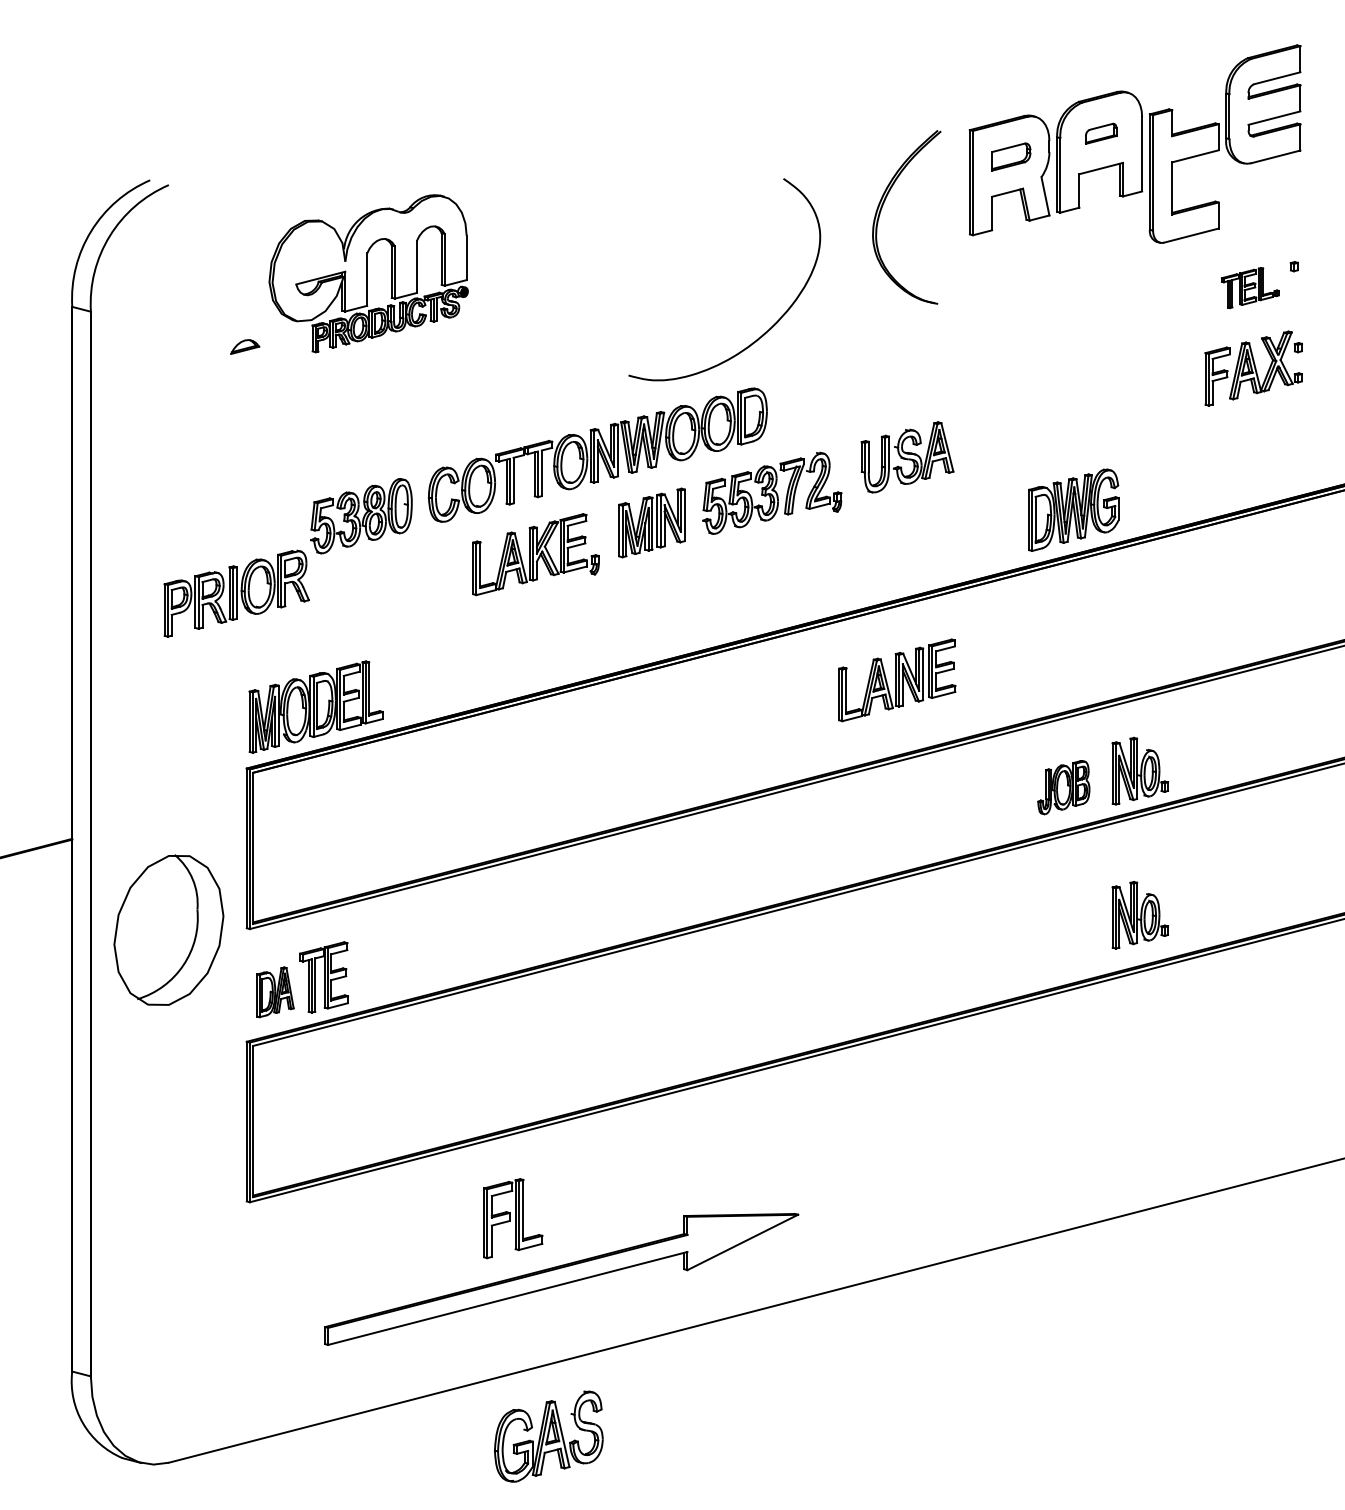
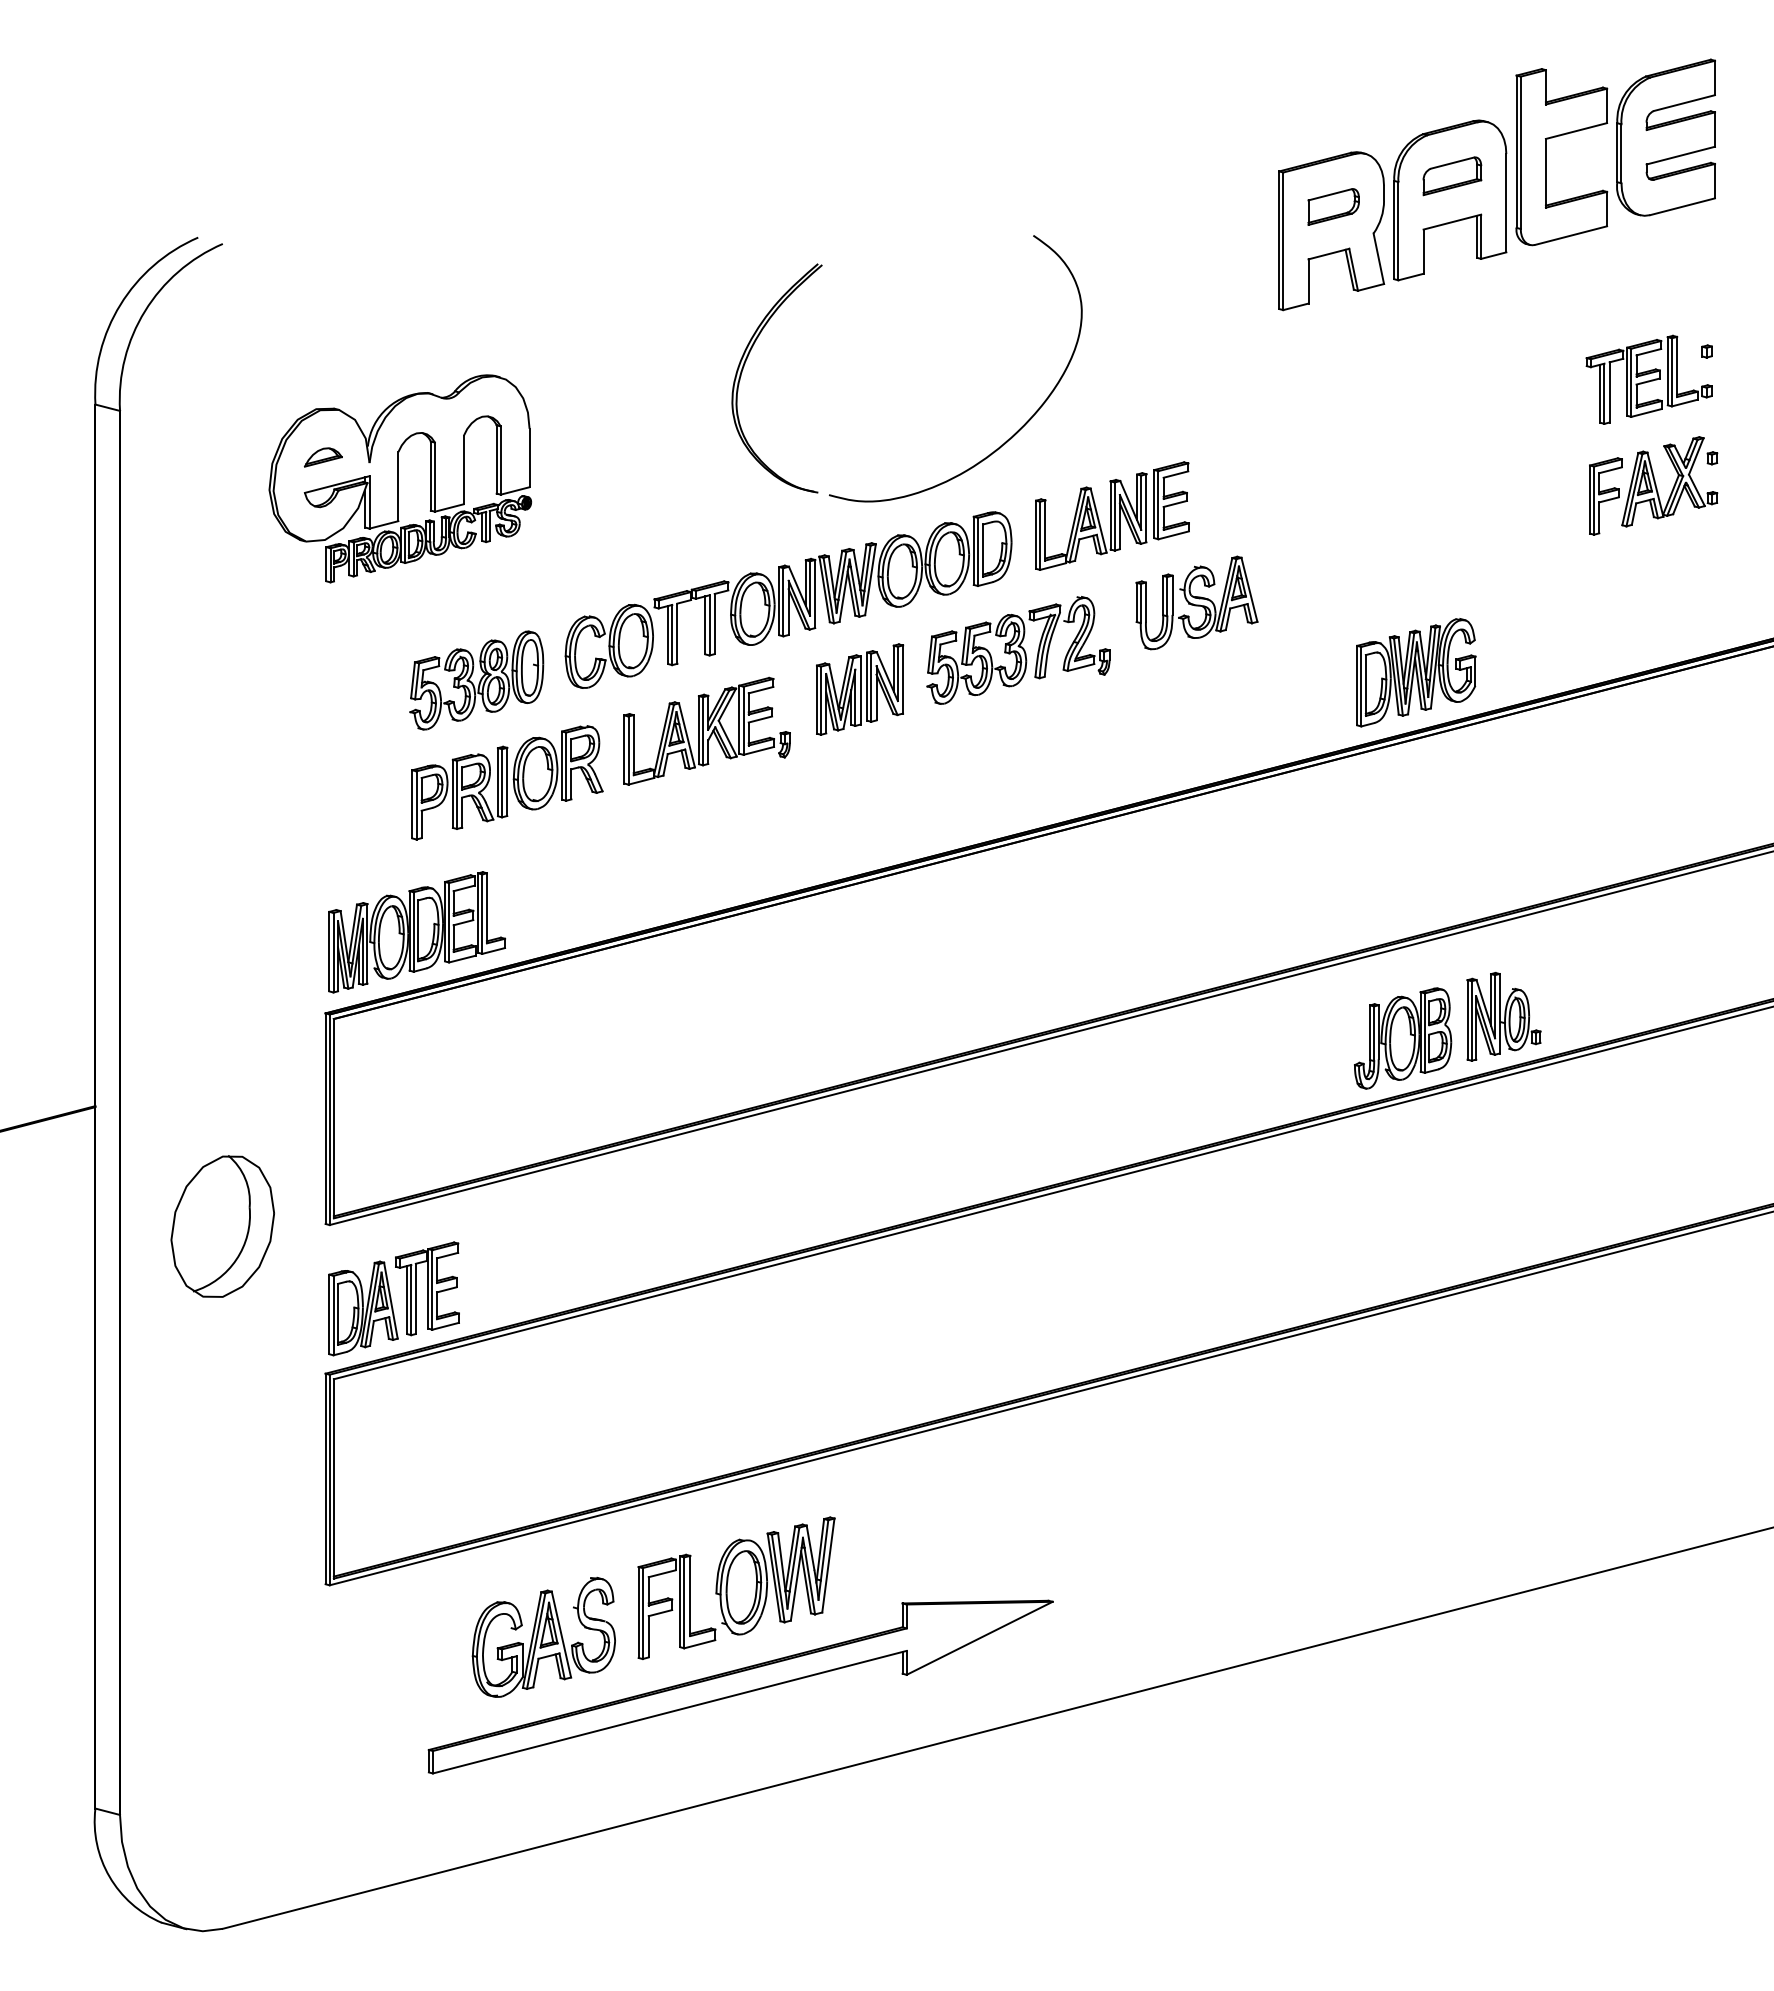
part: (1101, 133) -> (1452, 176), size x1.43
part: (1172, 176) -> (1546, 157), moved
part: (882, 206) -> (745, 364), moved
part: (368, 273) -> (400, 478), moved
part: (1249, 287) -> (1648, 379), size x1.67
part: (236, 593) -> (507, 782), moved
part: (897, 679) -> (1112, 515), moved
part: (1064, 787) -> (1403, 1038), size x1.43
part: (1139, 915) -> (1503, 1206), removed
part: (168, 930) -> (222, 1226), size x0.71
part: (275, 992) -> (363, 1308), size x1.43
part: (587, 1194) -> (775, 1575), added
part: (548, 1435) -> (543, 1636), moved

